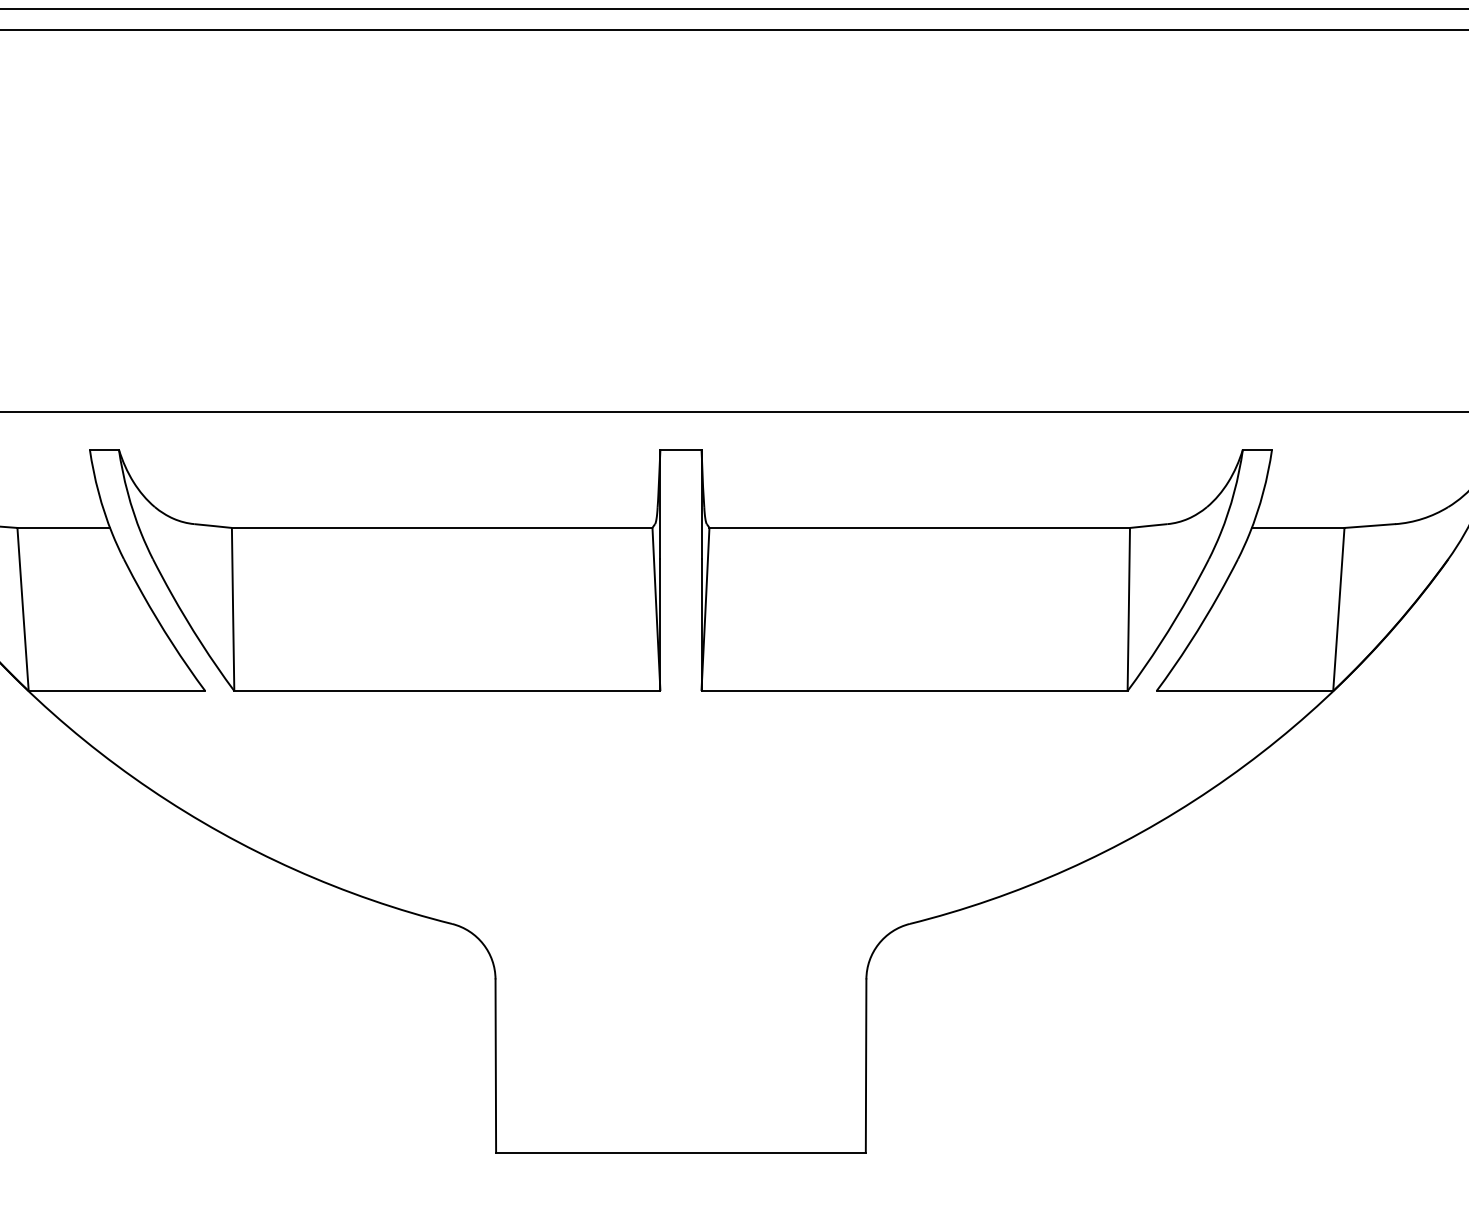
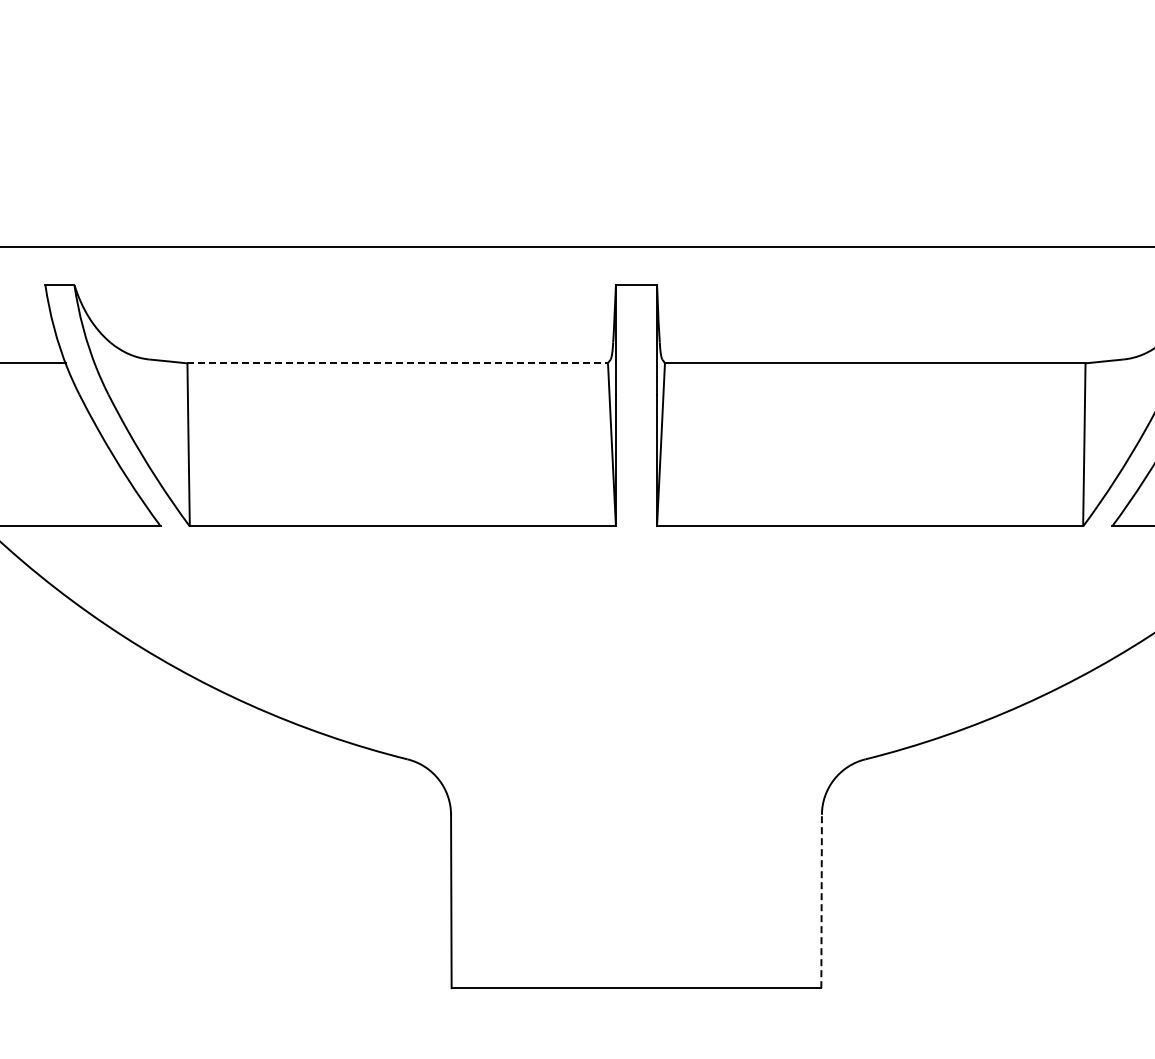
line: (442, 527) -> (398, 362), solid -> dashed
line: (866, 1066) -> (822, 901), solid -> dashed

